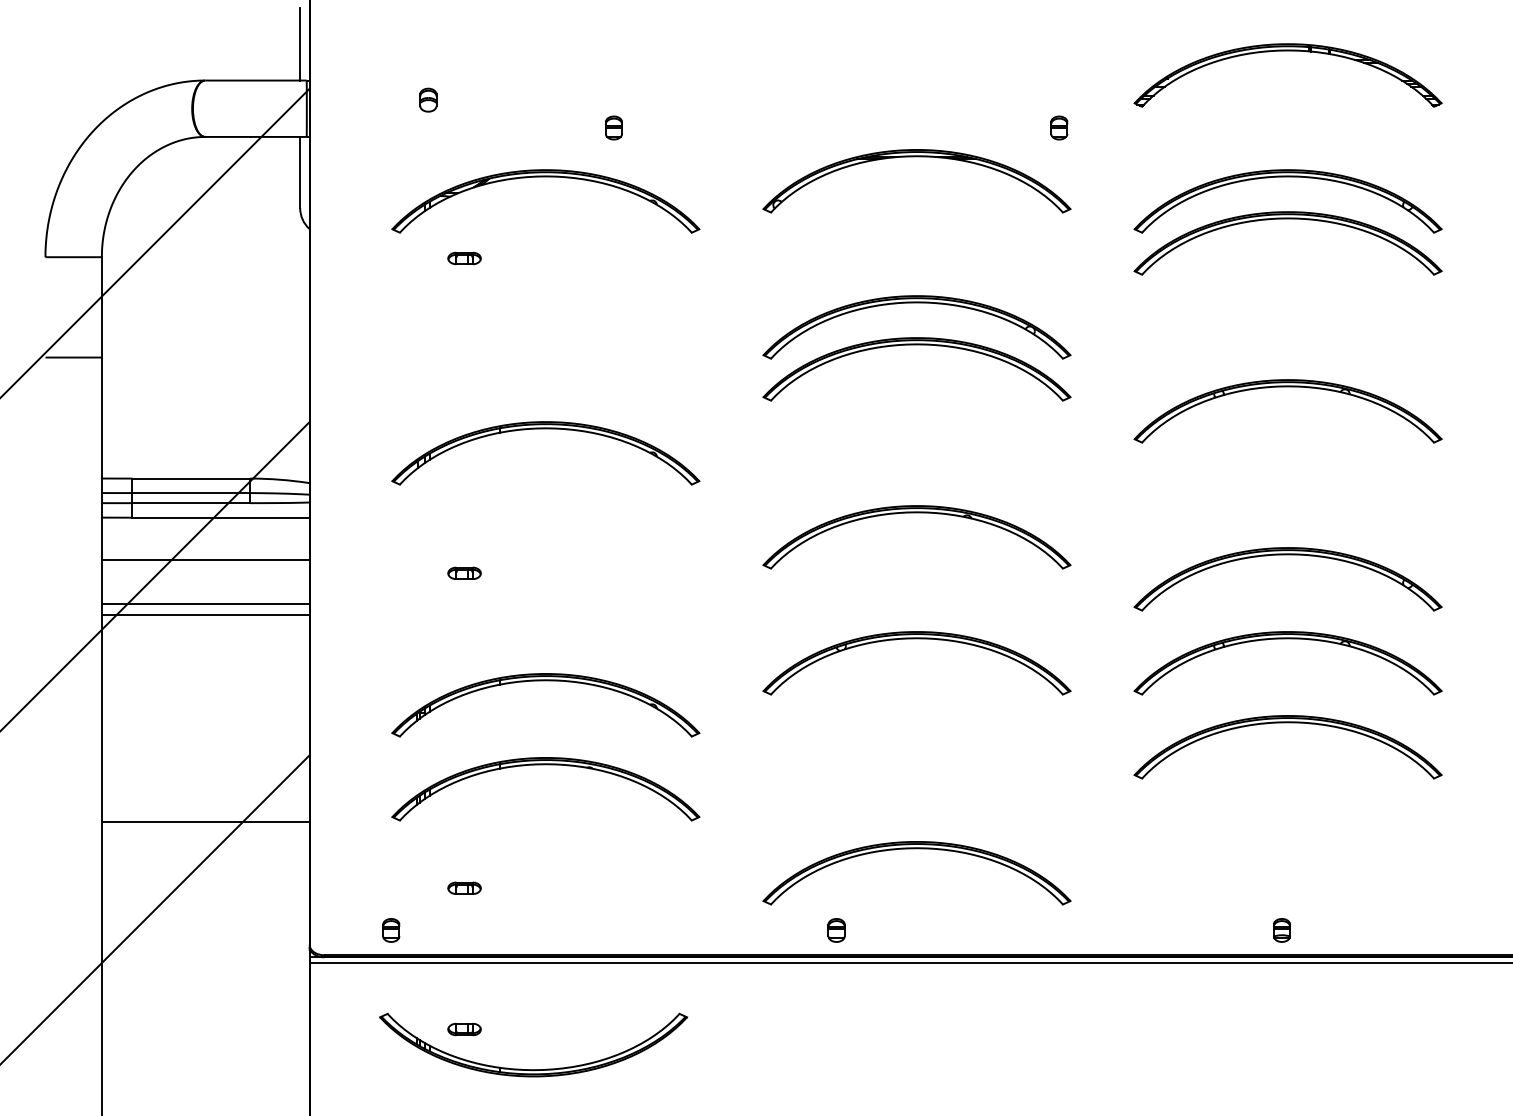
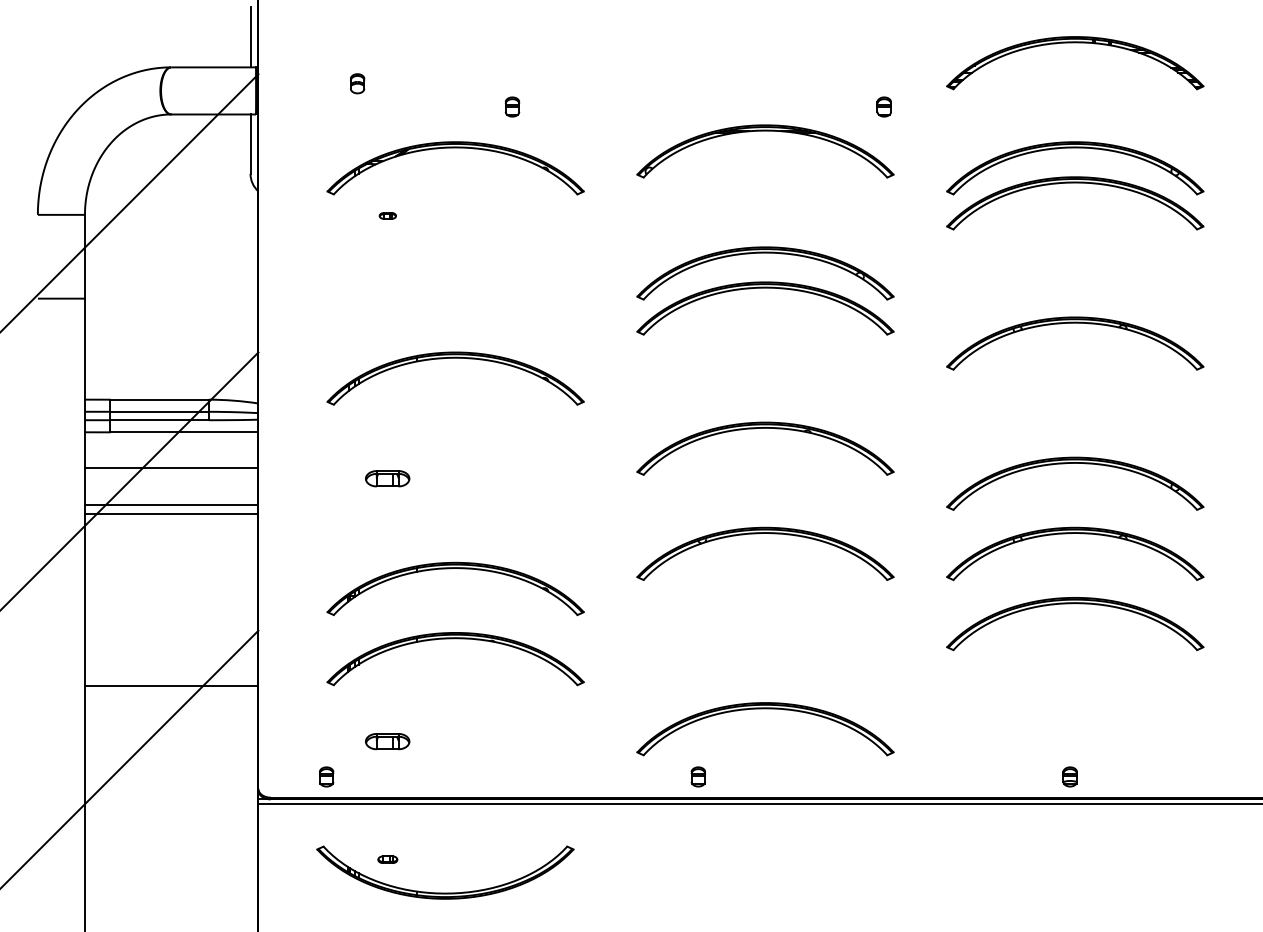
part: (464, 257) -> (387, 215), size x0.6
part: (464, 572) -> (387, 478), size x1.6
part: (464, 887) -> (387, 741), size x1.6
part: (464, 1029) -> (387, 859), size x0.7

